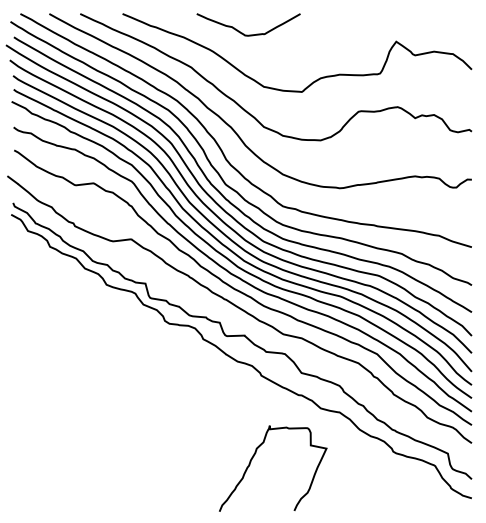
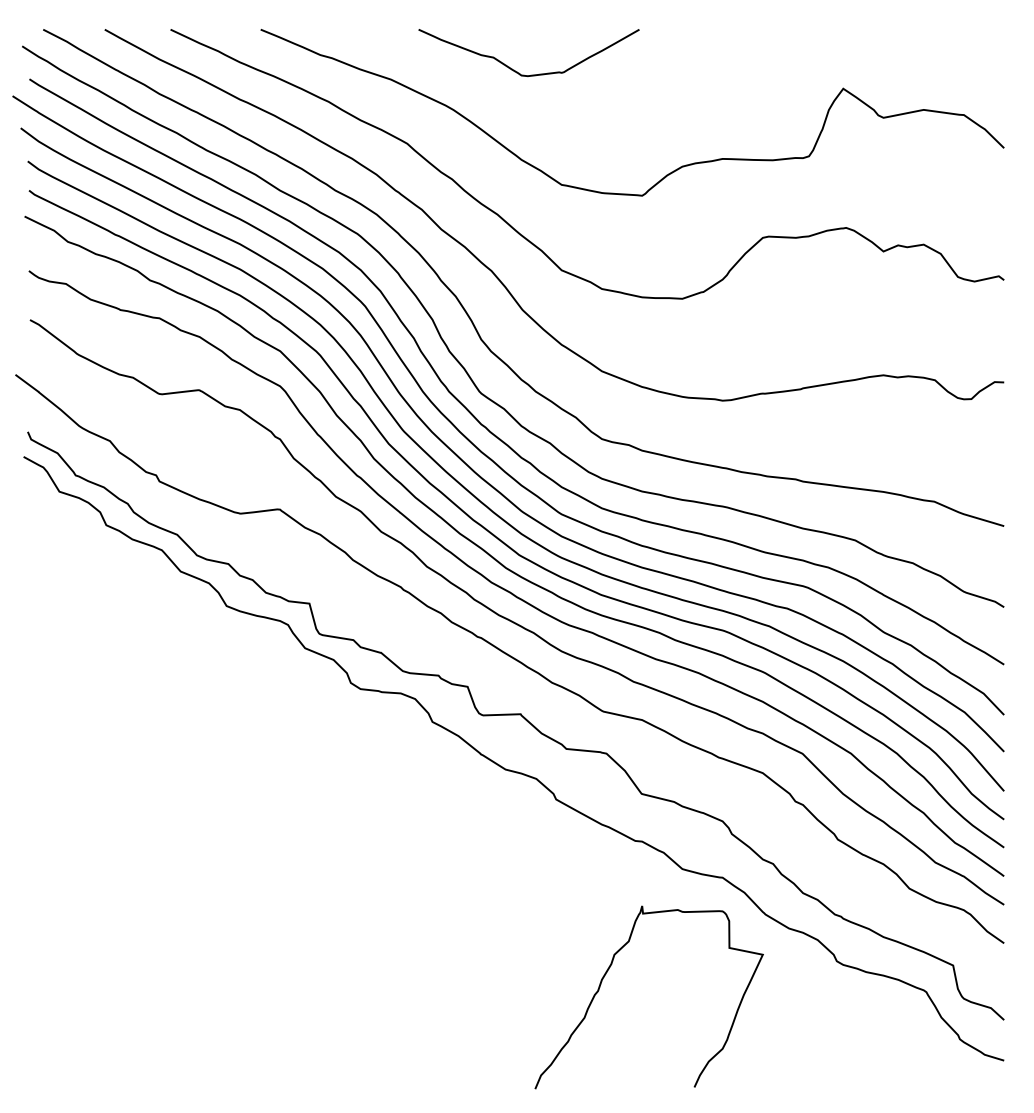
curve: (253, 458) -> (607, 975), moved

